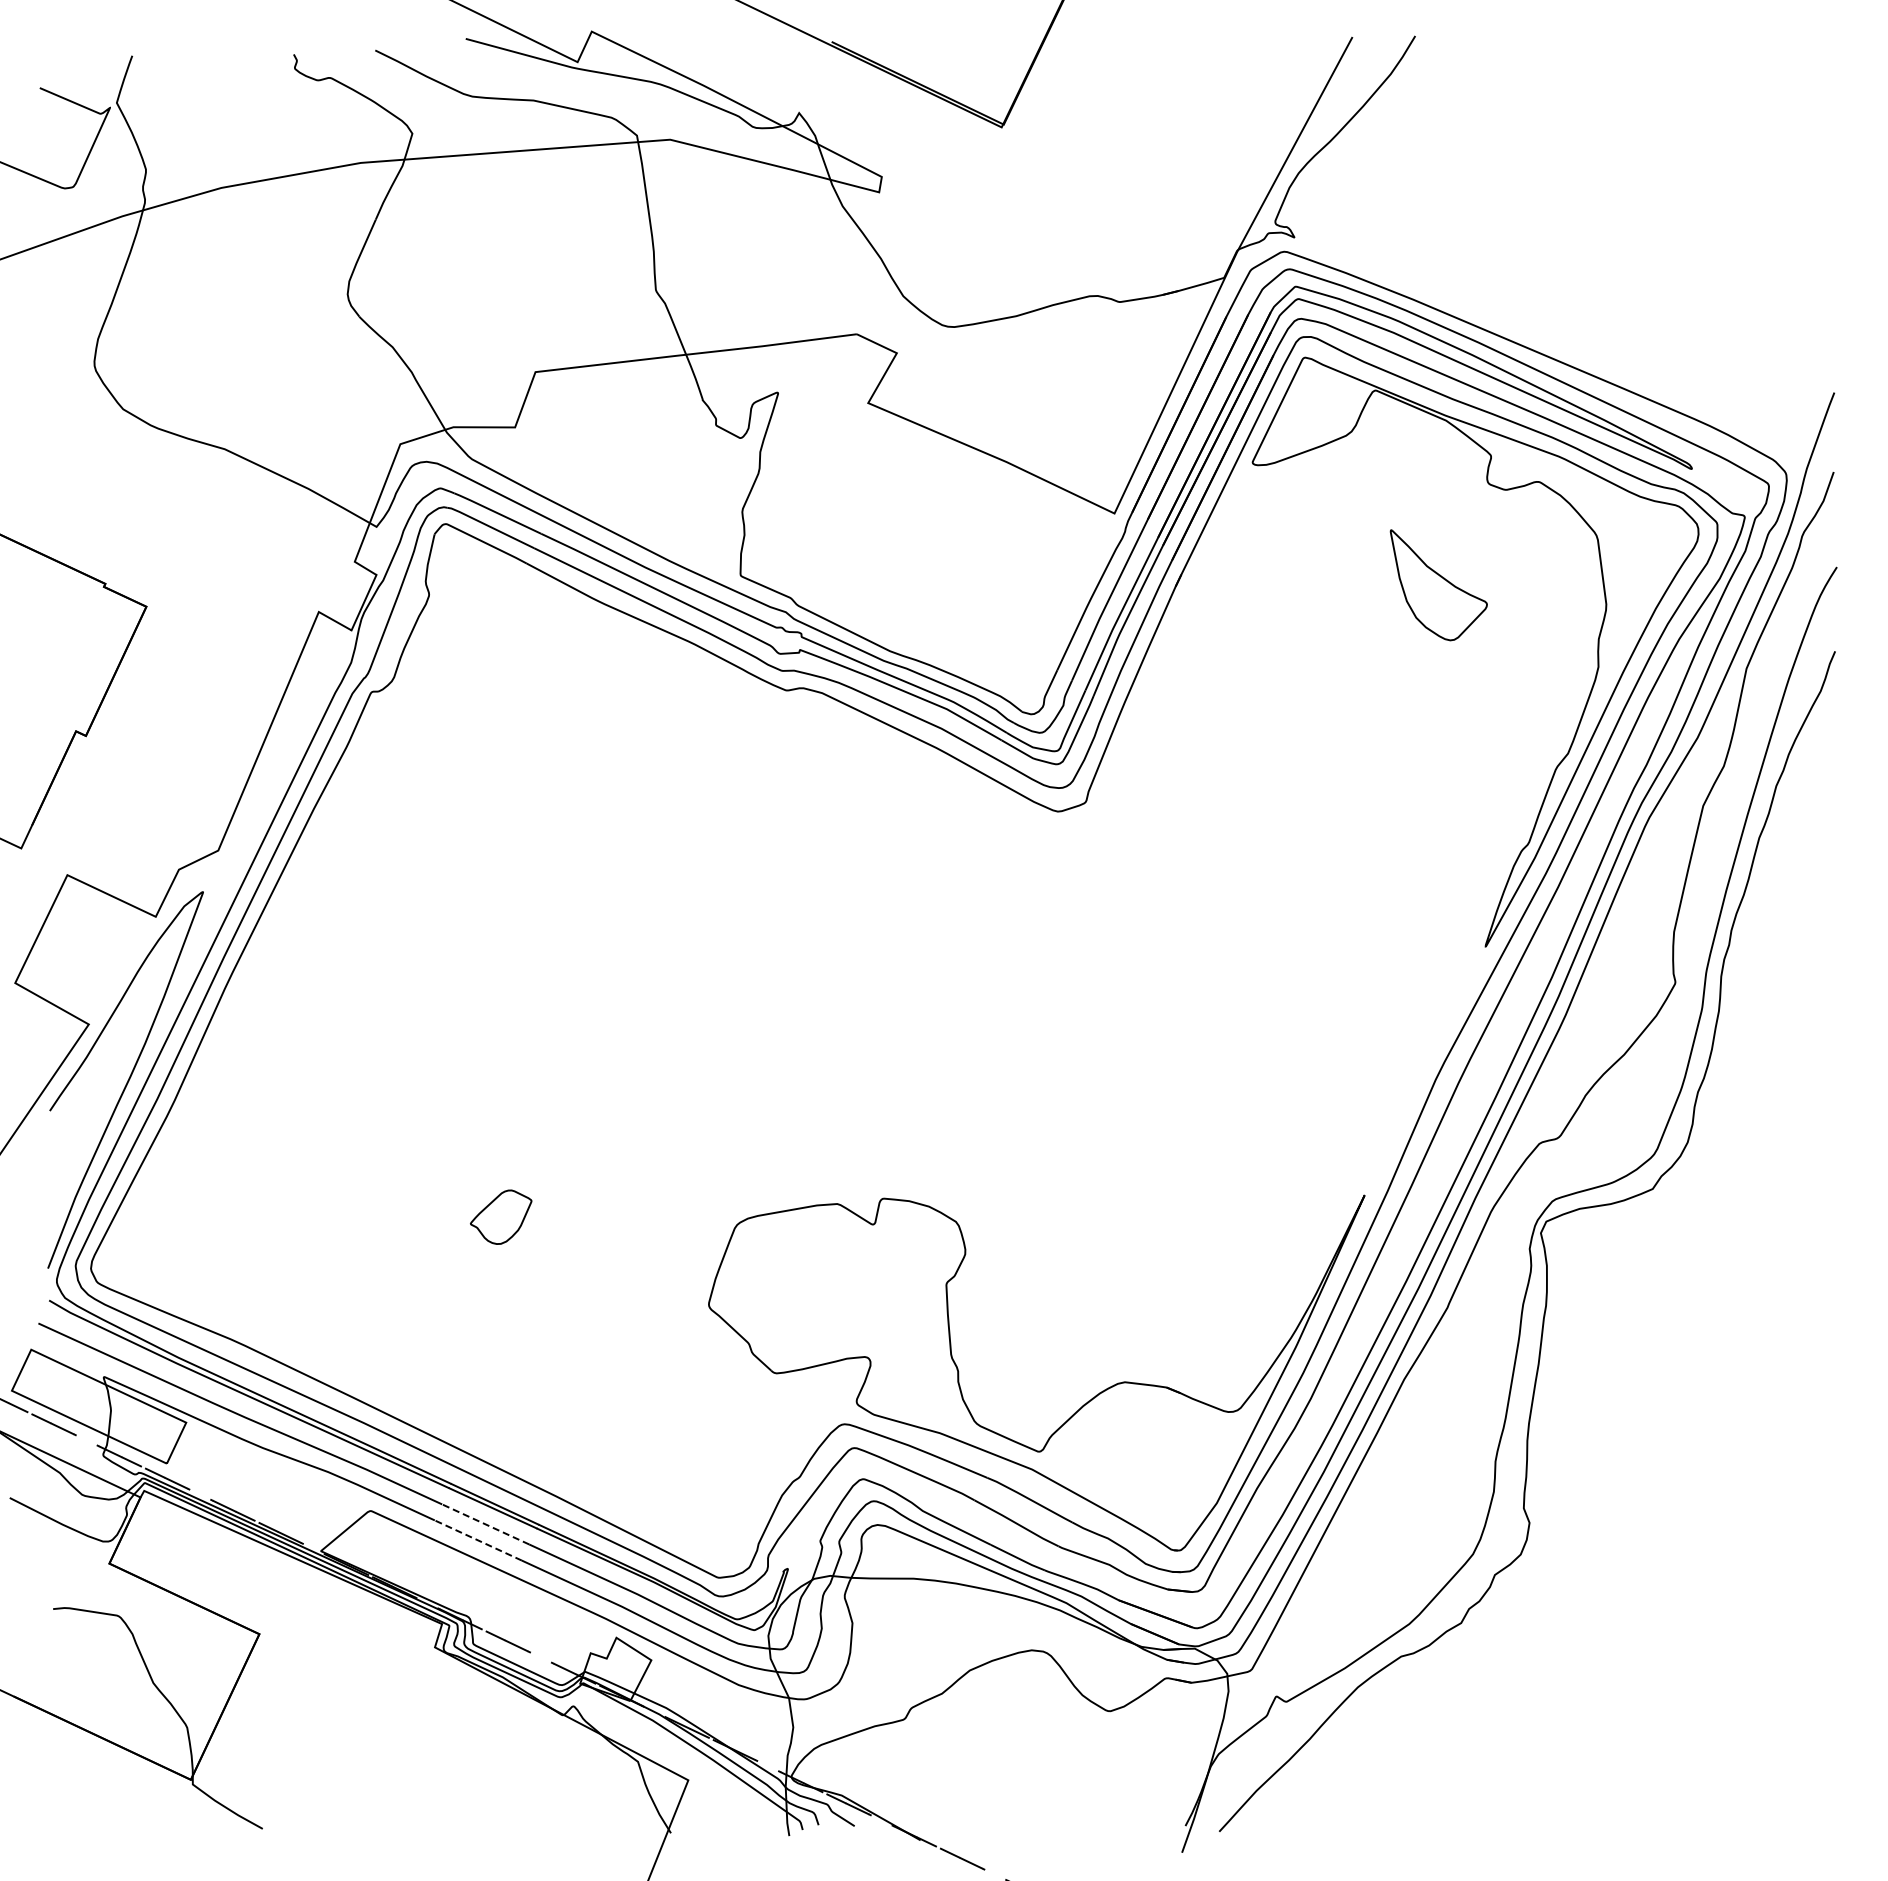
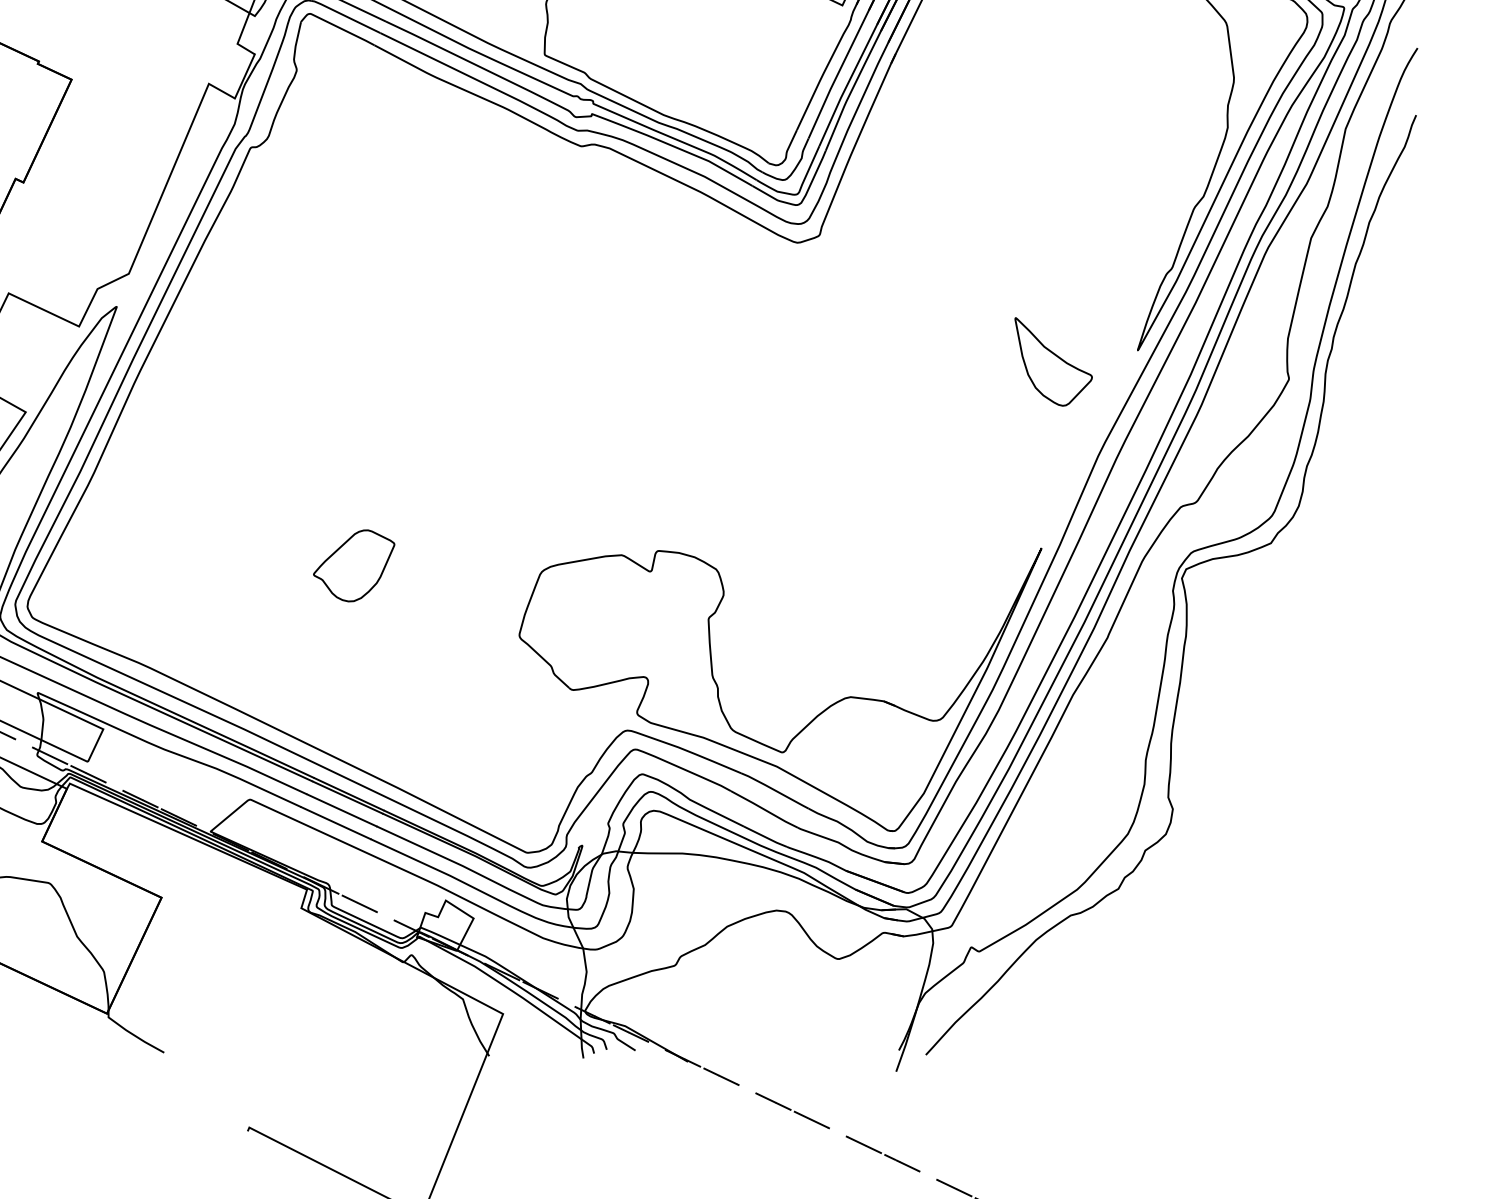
part: (1438, 585) -> (1053, 362), moved
part: (500, 1216) -> (353, 565), size x1.67
line: (485, 1524) -> (341, 810), dashed -> solid
line: (478, 1540) -> (336, 823), dashed -> solid

